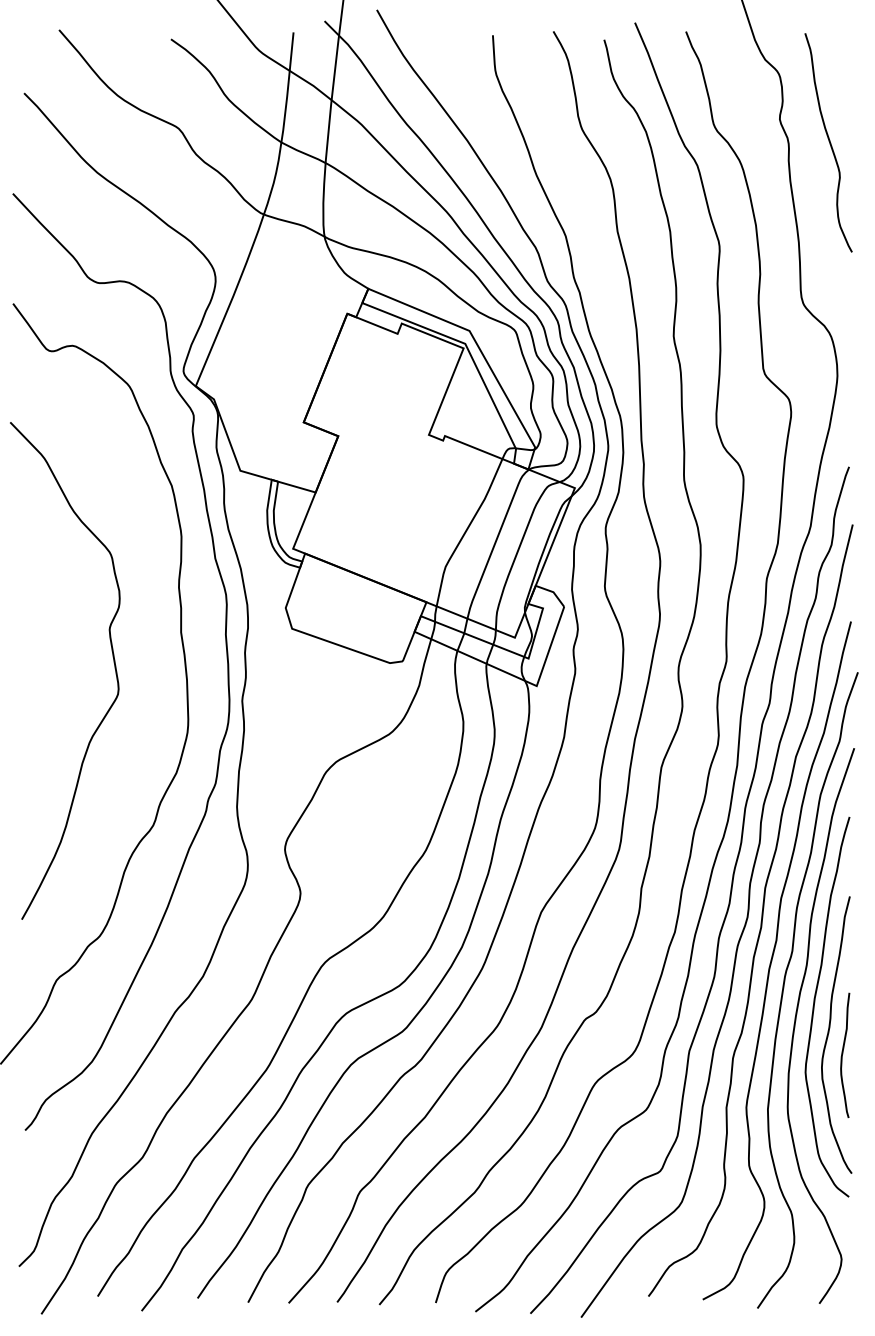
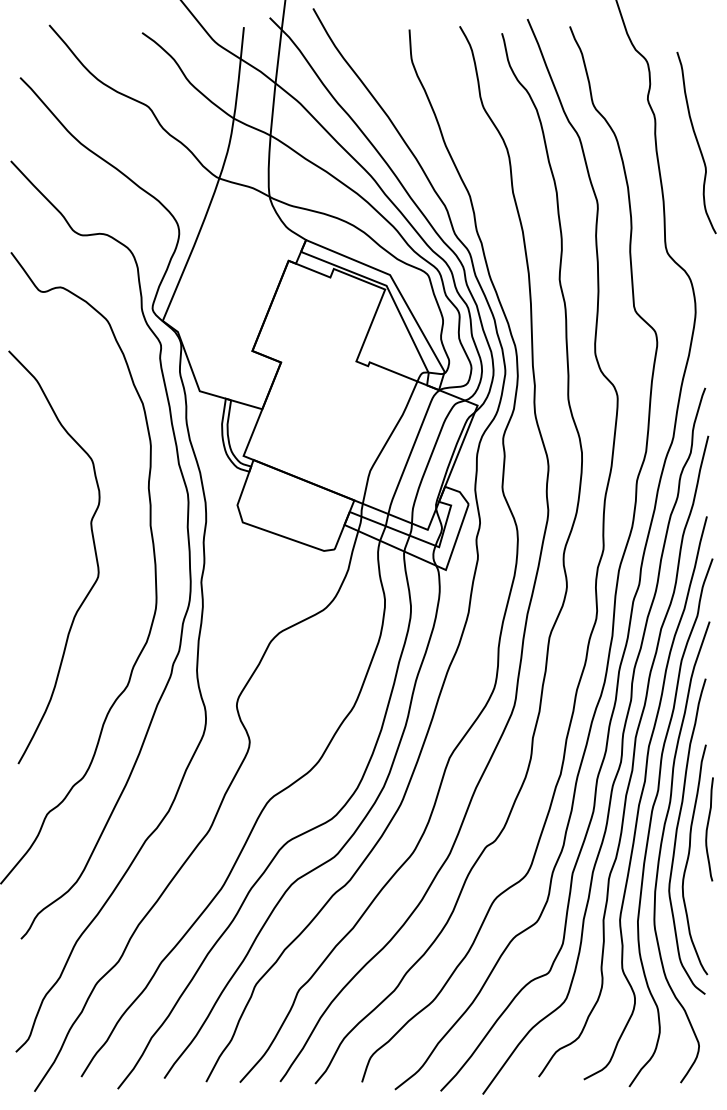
curve: (828, 141) -> (696, 141), moved
curve: (843, 1054) -> (708, 828), moved

